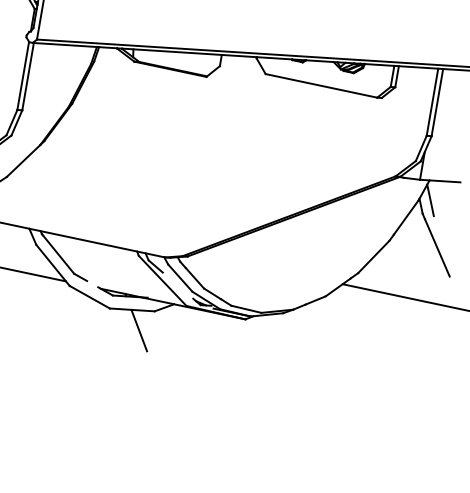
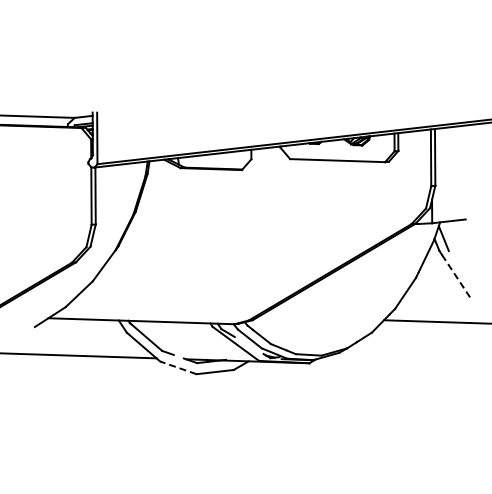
line: (437, 248) -> (456, 277), solid -> dashed
line: (88, 296) -> (177, 367), solid -> dashed
line: (138, 329) -> (223, 387), removed

